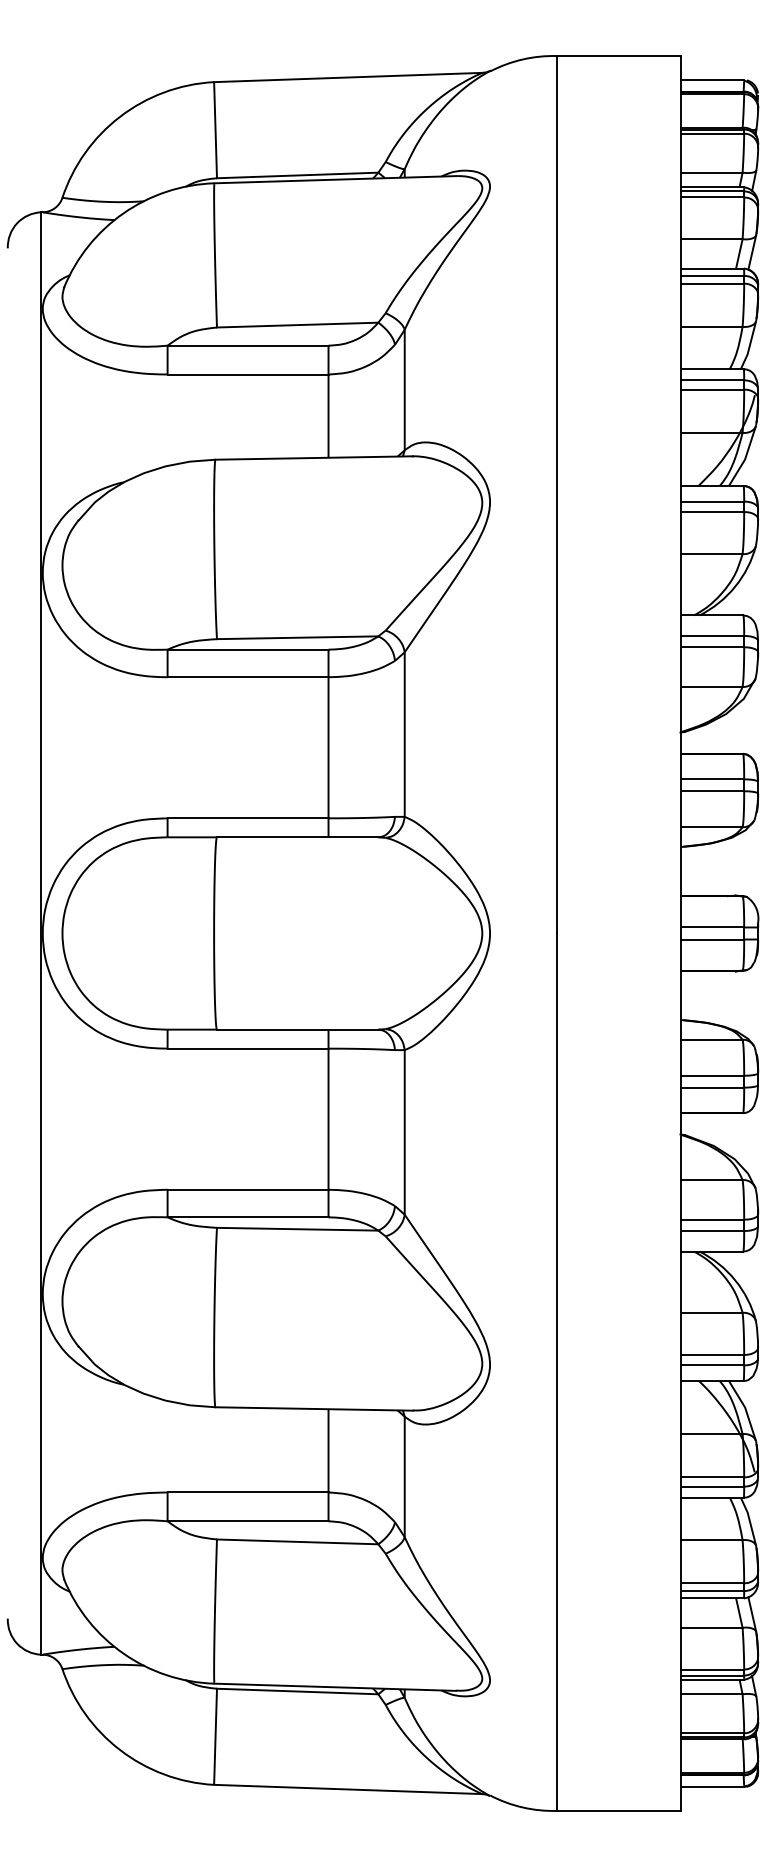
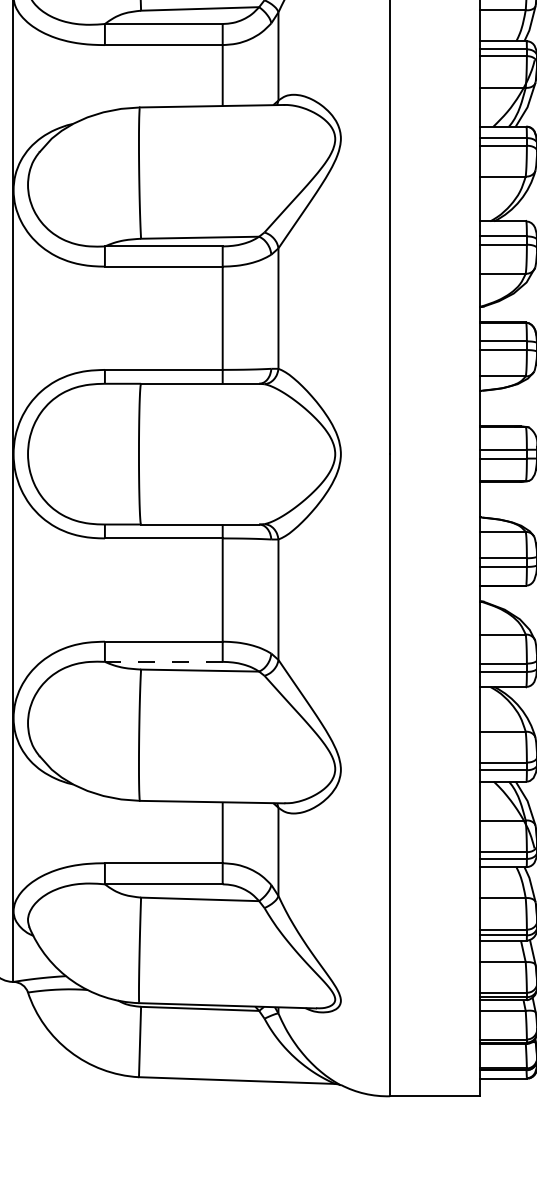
line: (247, 1217) -> (163, 662), solid -> dashed

